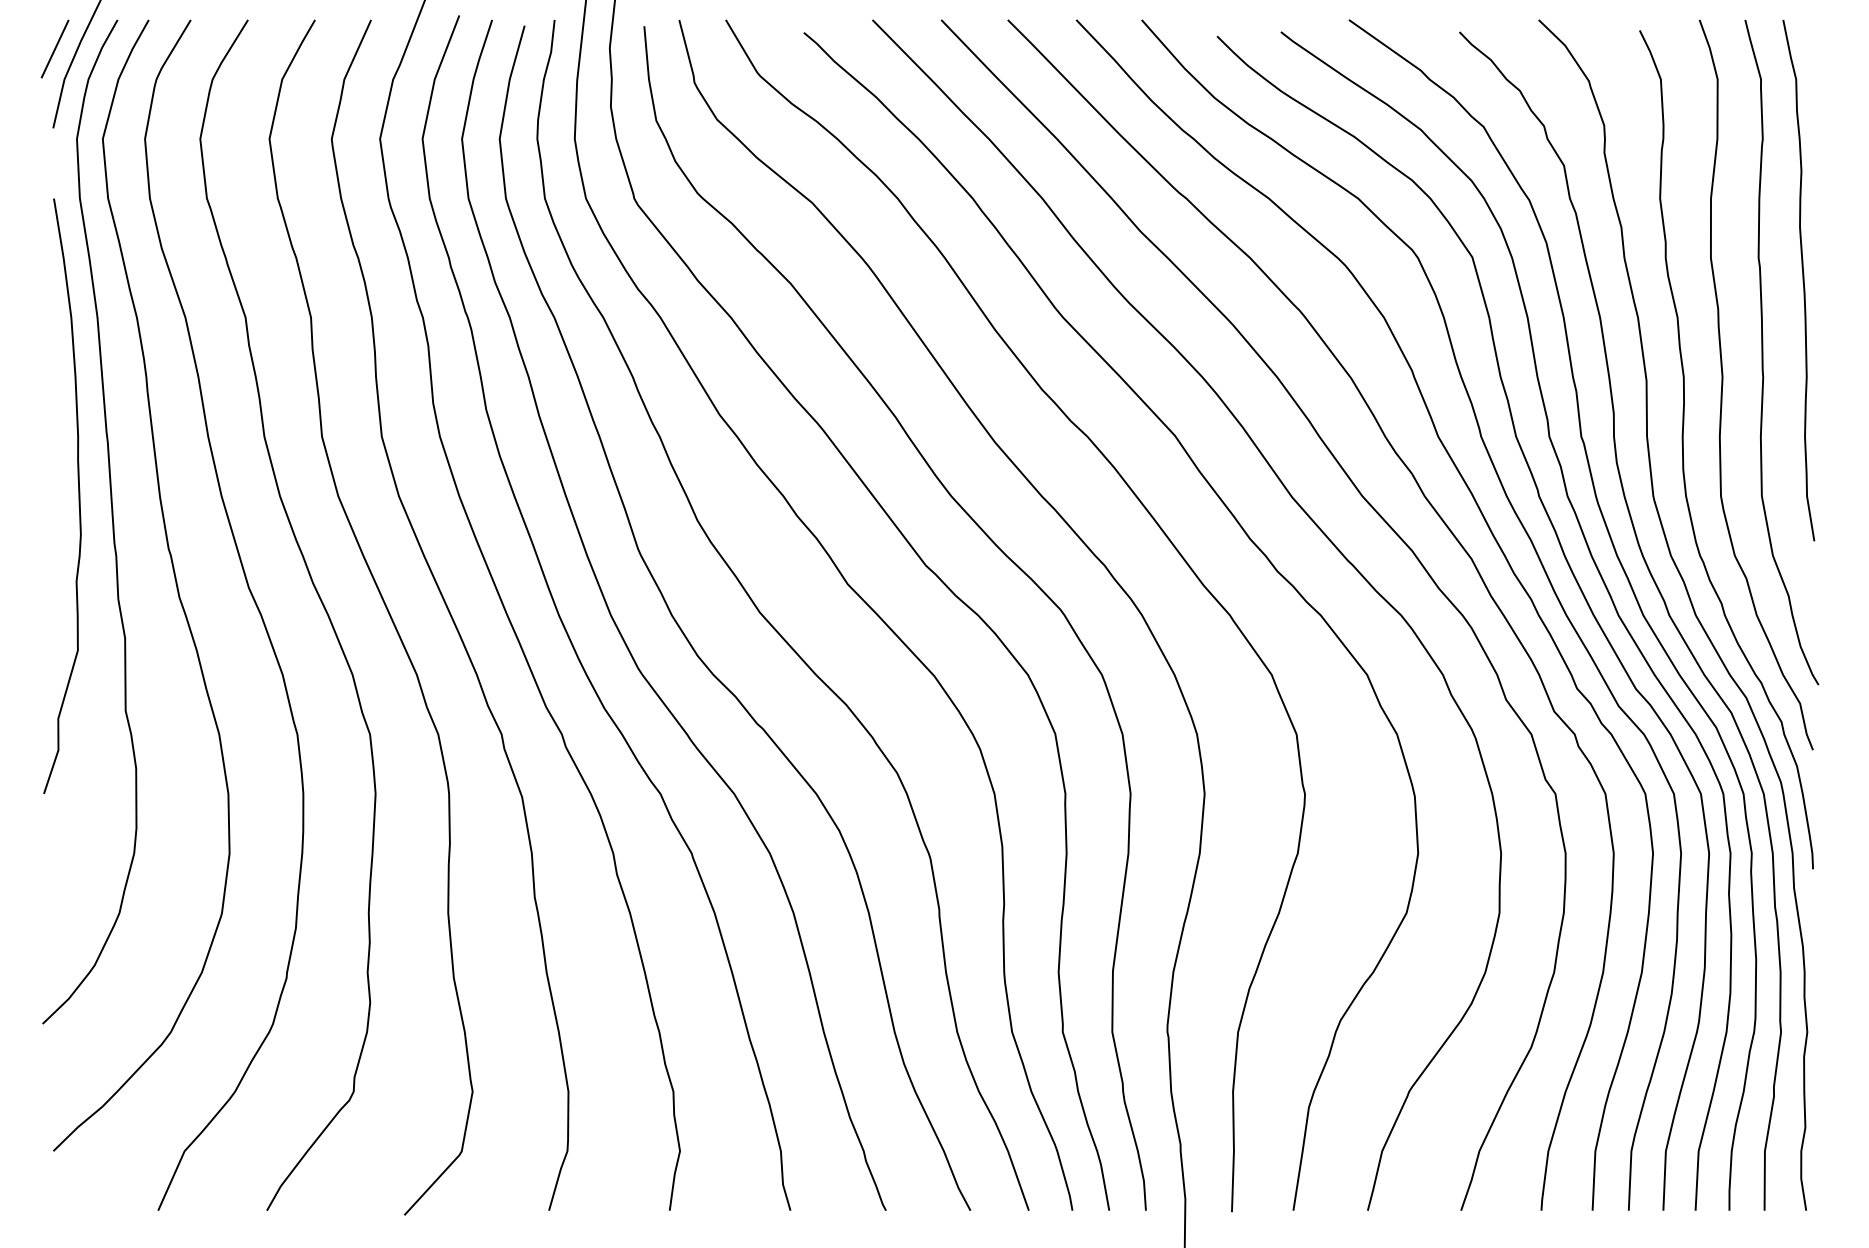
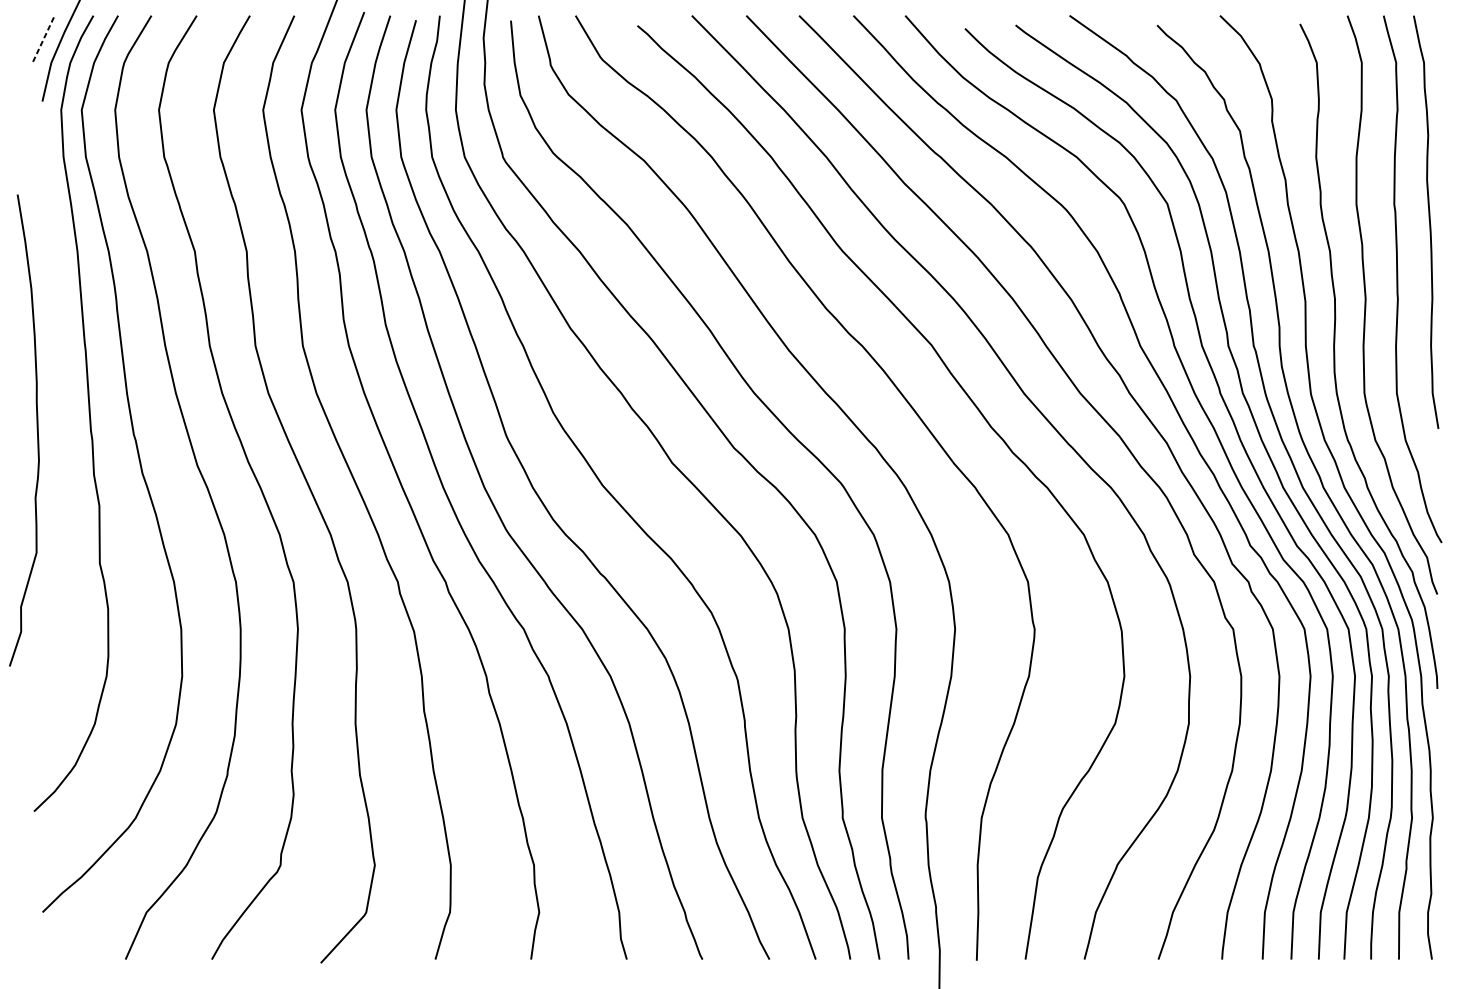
line: (55, 48) -> (44, 38), solid -> dashed
curve: (78, 496) -> (37, 430), moved

